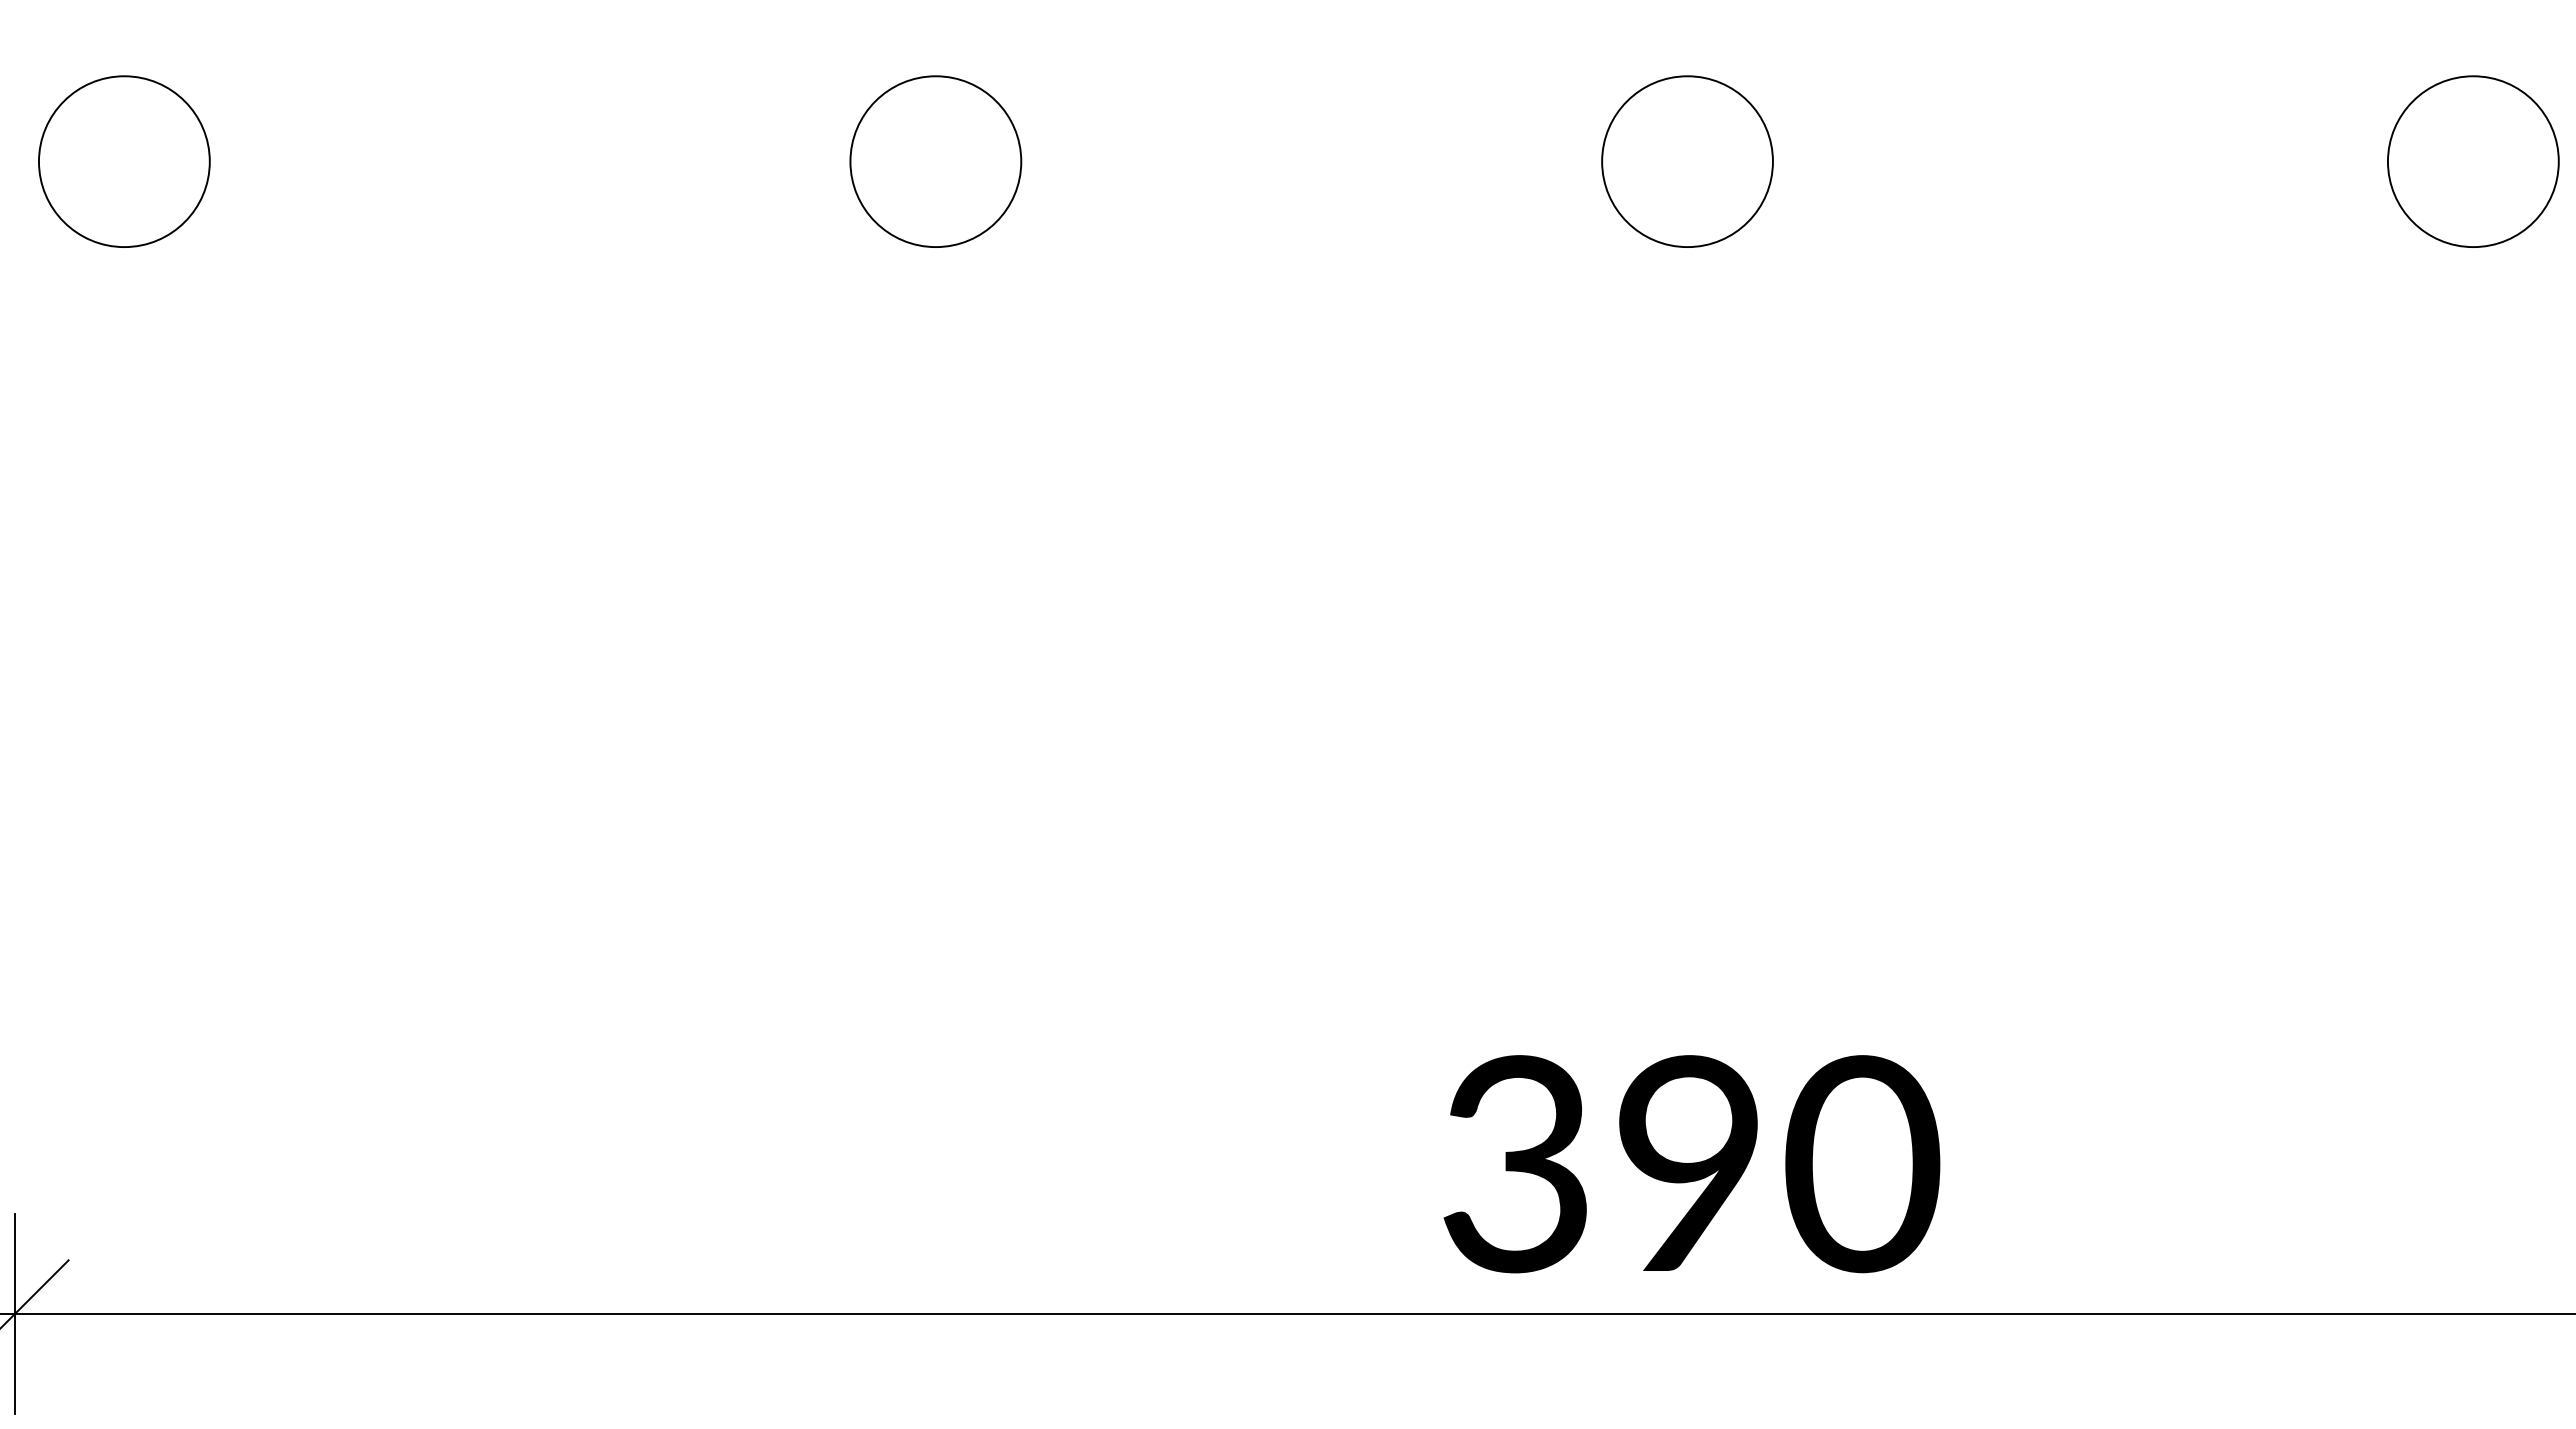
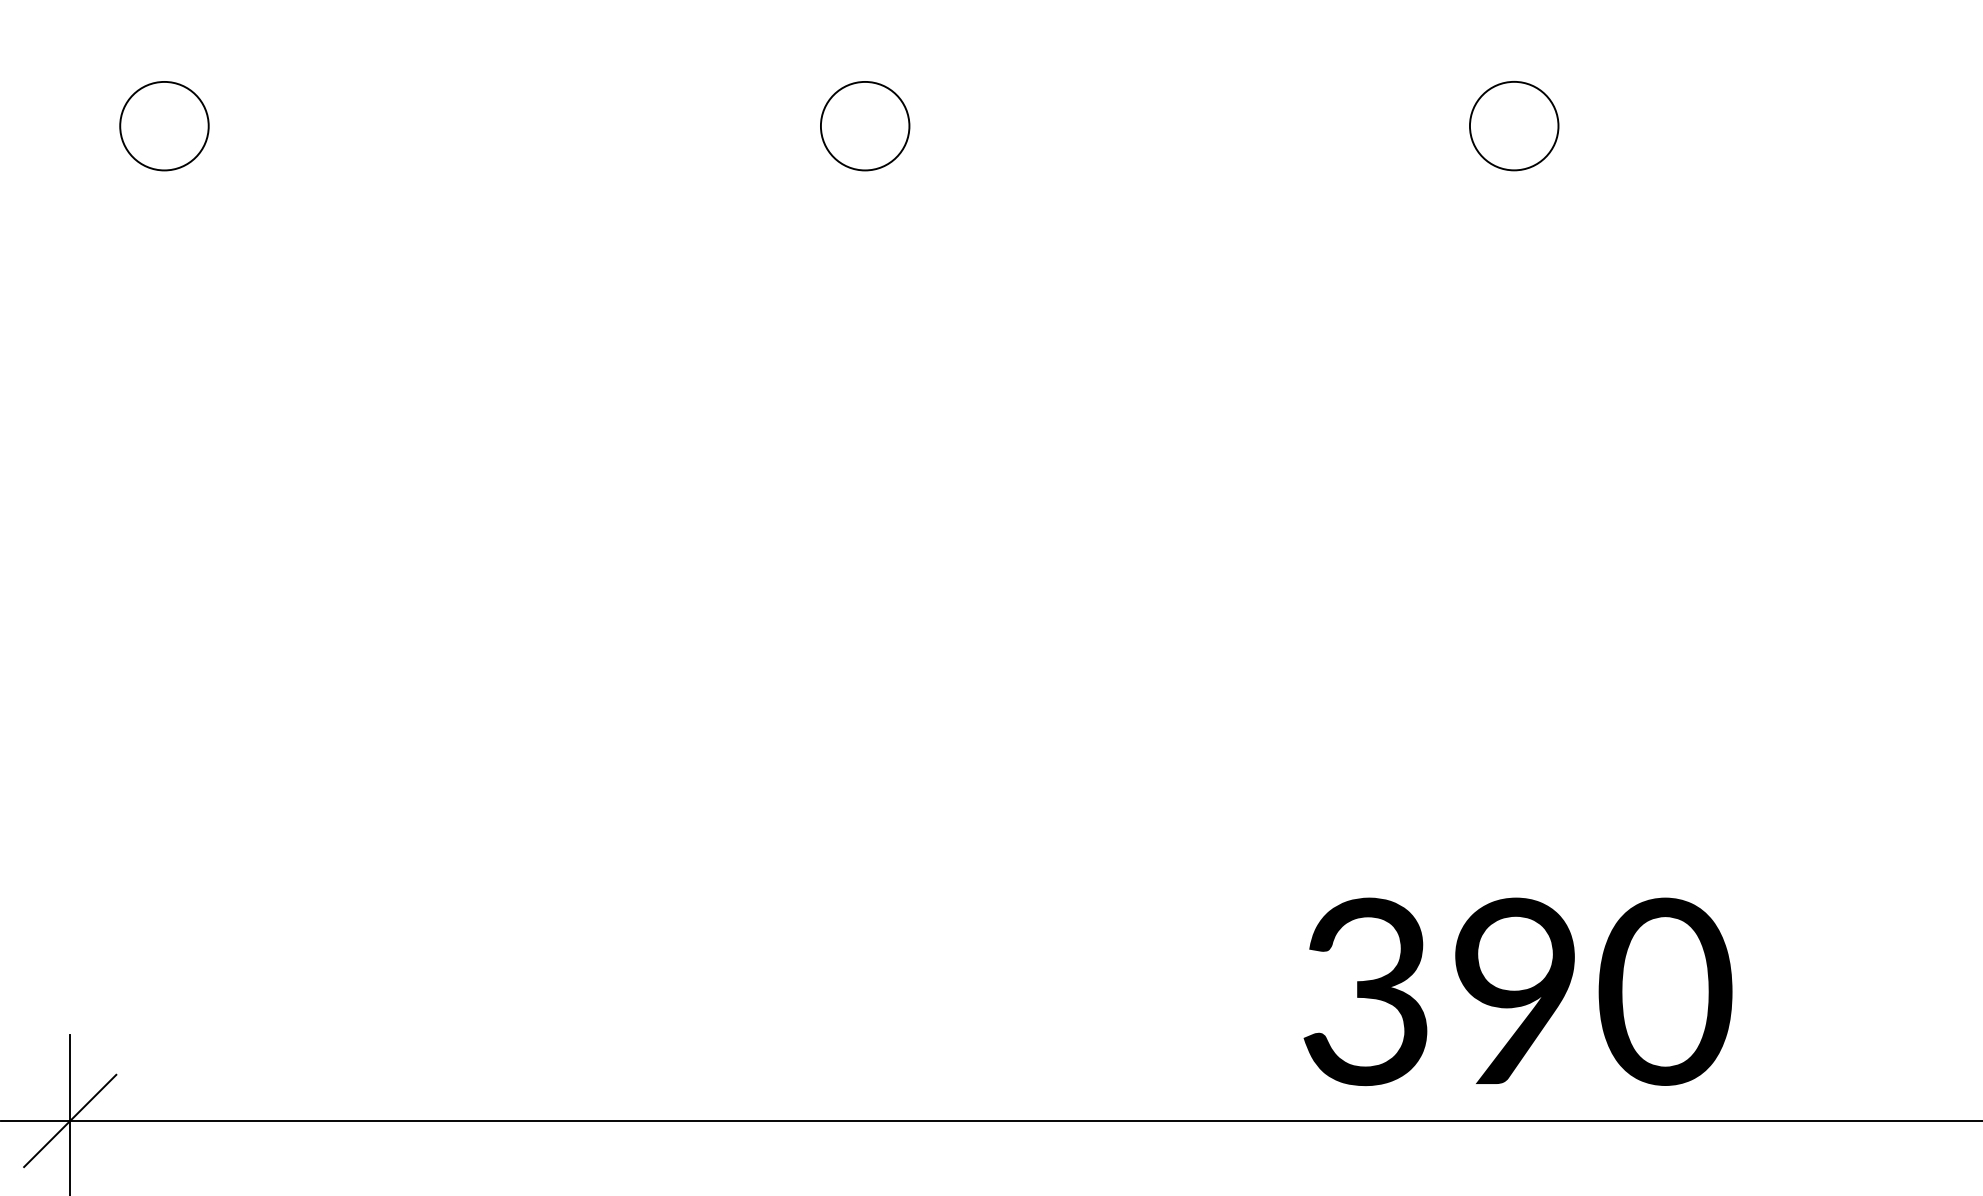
circle: (123, 161) -> (163, 126), size x0.6
circle: (935, 161) -> (864, 126), size x0.6
circle: (1687, 161) -> (1514, 126), size x0.6

